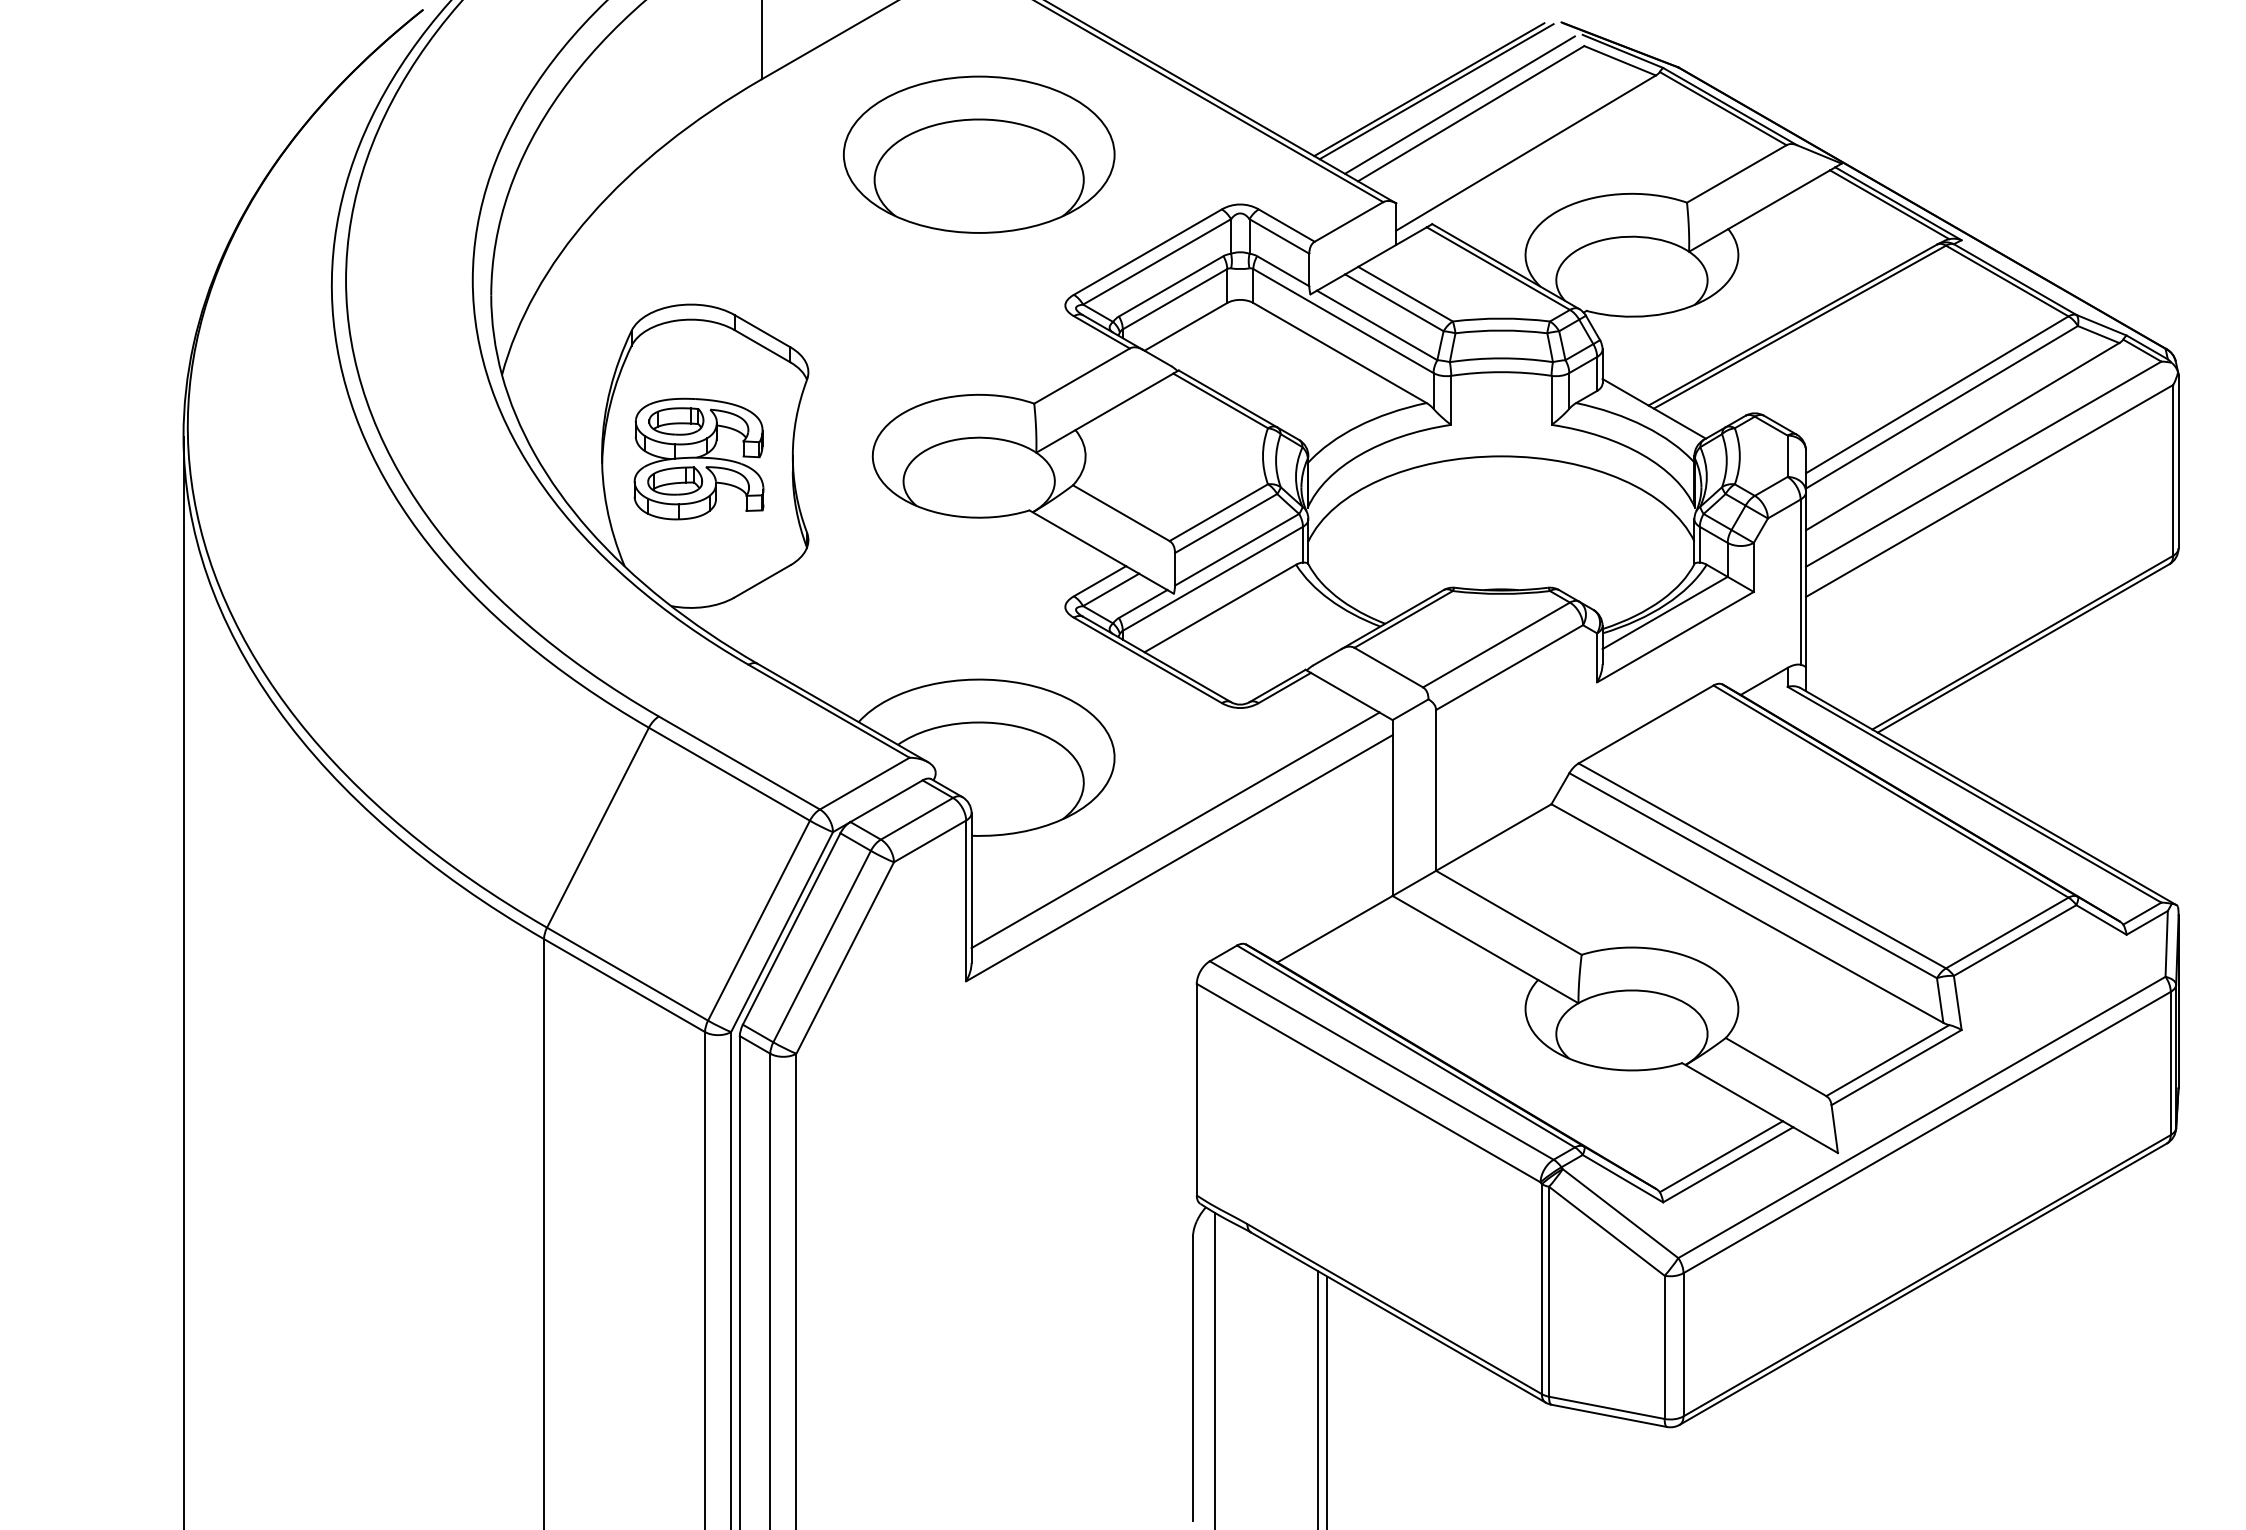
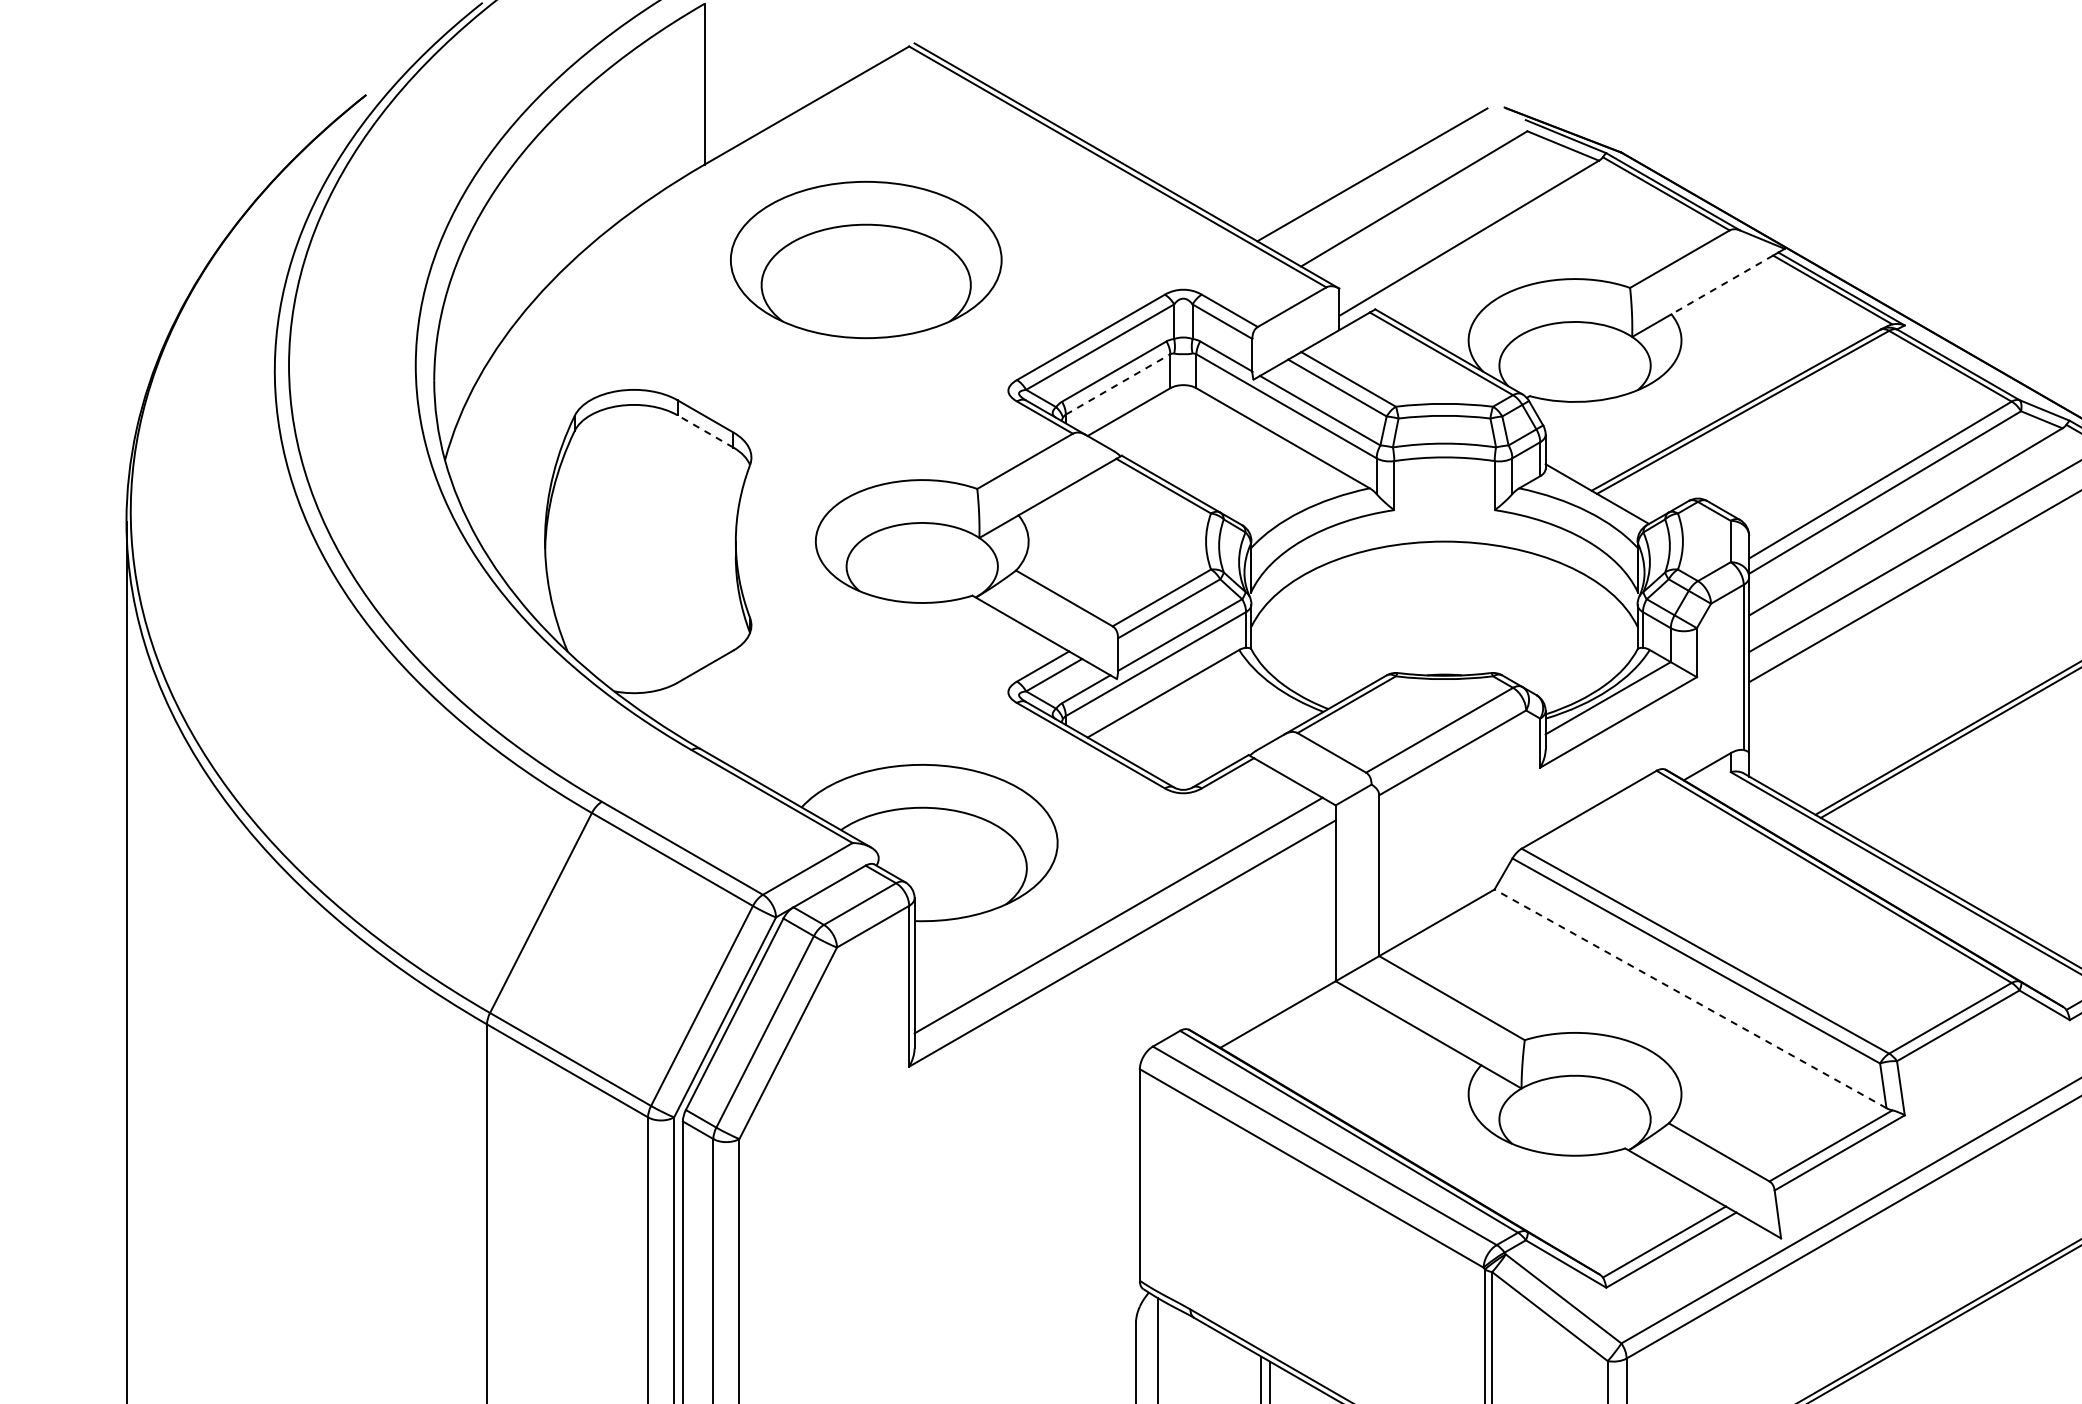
line: (1436, 91) -> (1379, 176), removed
line: (1459, 104) -> (1402, 189), removed
part: (979, 154) -> (866, 259), moved
line: (1779, 199) -> (1722, 284), solid -> dashed
line: (1175, 298) -> (1118, 383), solid -> dashed
line: (762, 345) -> (705, 430), solid -> dashed
part: (698, 458) -> (641, 543), removed
line: (1746, 913) -> (1689, 998), solid -> dashed

